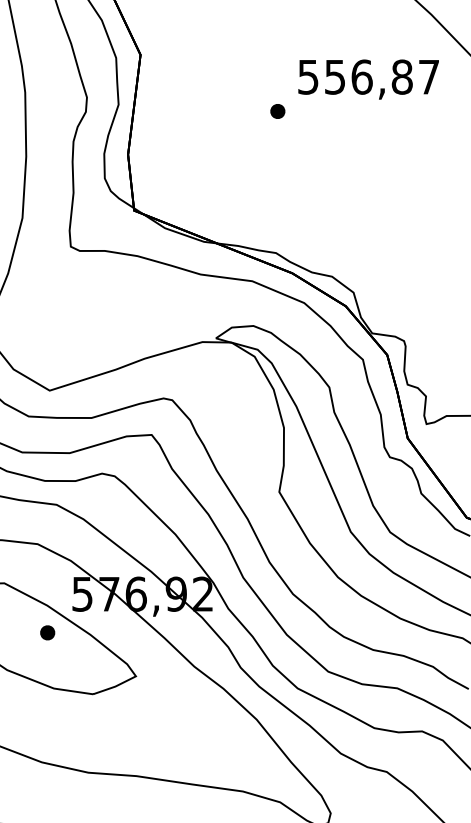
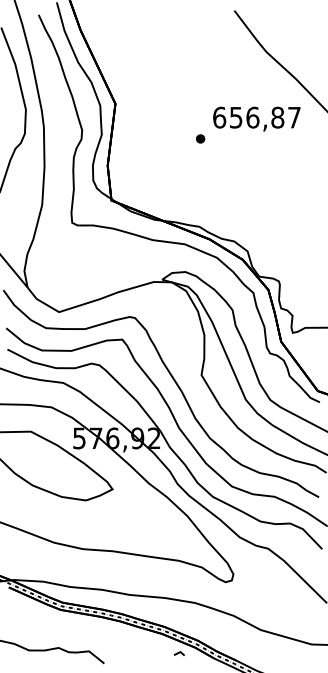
text: (308, 76) -> (219, 117), 556,87 -> 656,87
part: (47, 631) -> (57, 461), removed

